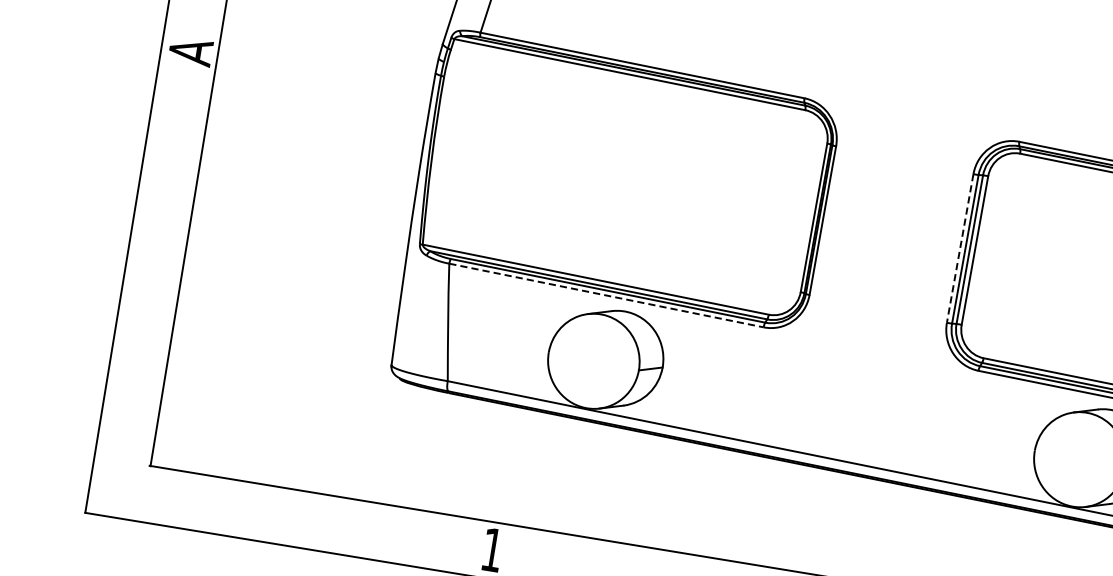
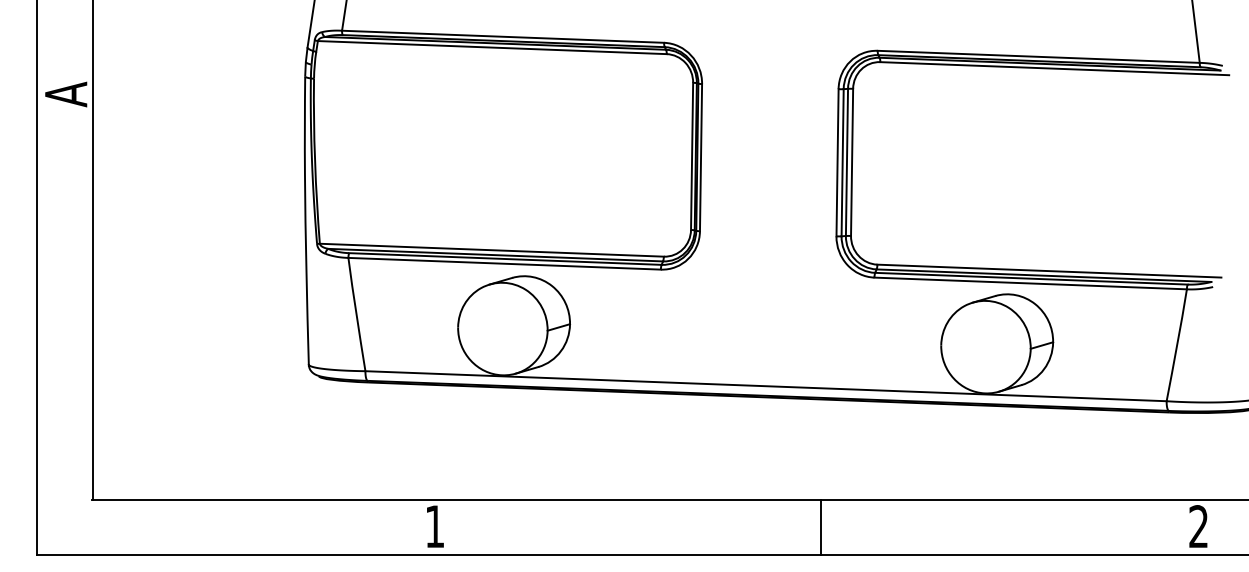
line: (960, 248) -> (837, 162), dashed -> solid
line: (607, 295) -> (505, 263), dashed -> solid

